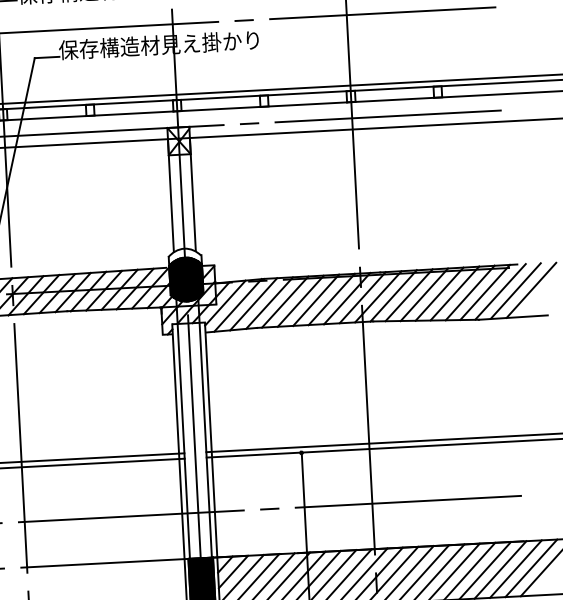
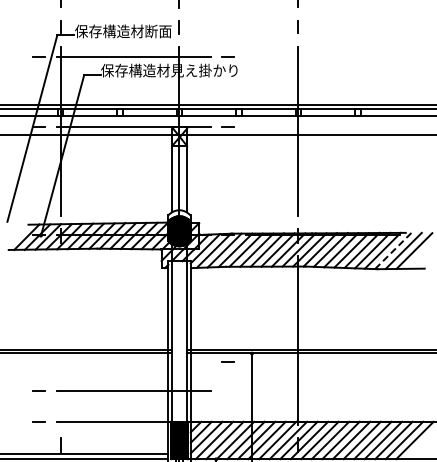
line: (381, 12) -> (322, 56), removed
line: (387, 116) -> (322, 127), removed
line: (500, 291) -> (393, 250), solid -> dashed
line: (194, 439) -> (179, 340), removed
line: (20, 448) -> (60, 340), removed
line: (407, 501) -> (322, 390), removed
line: (268, 508) -> (227, 361), moved

